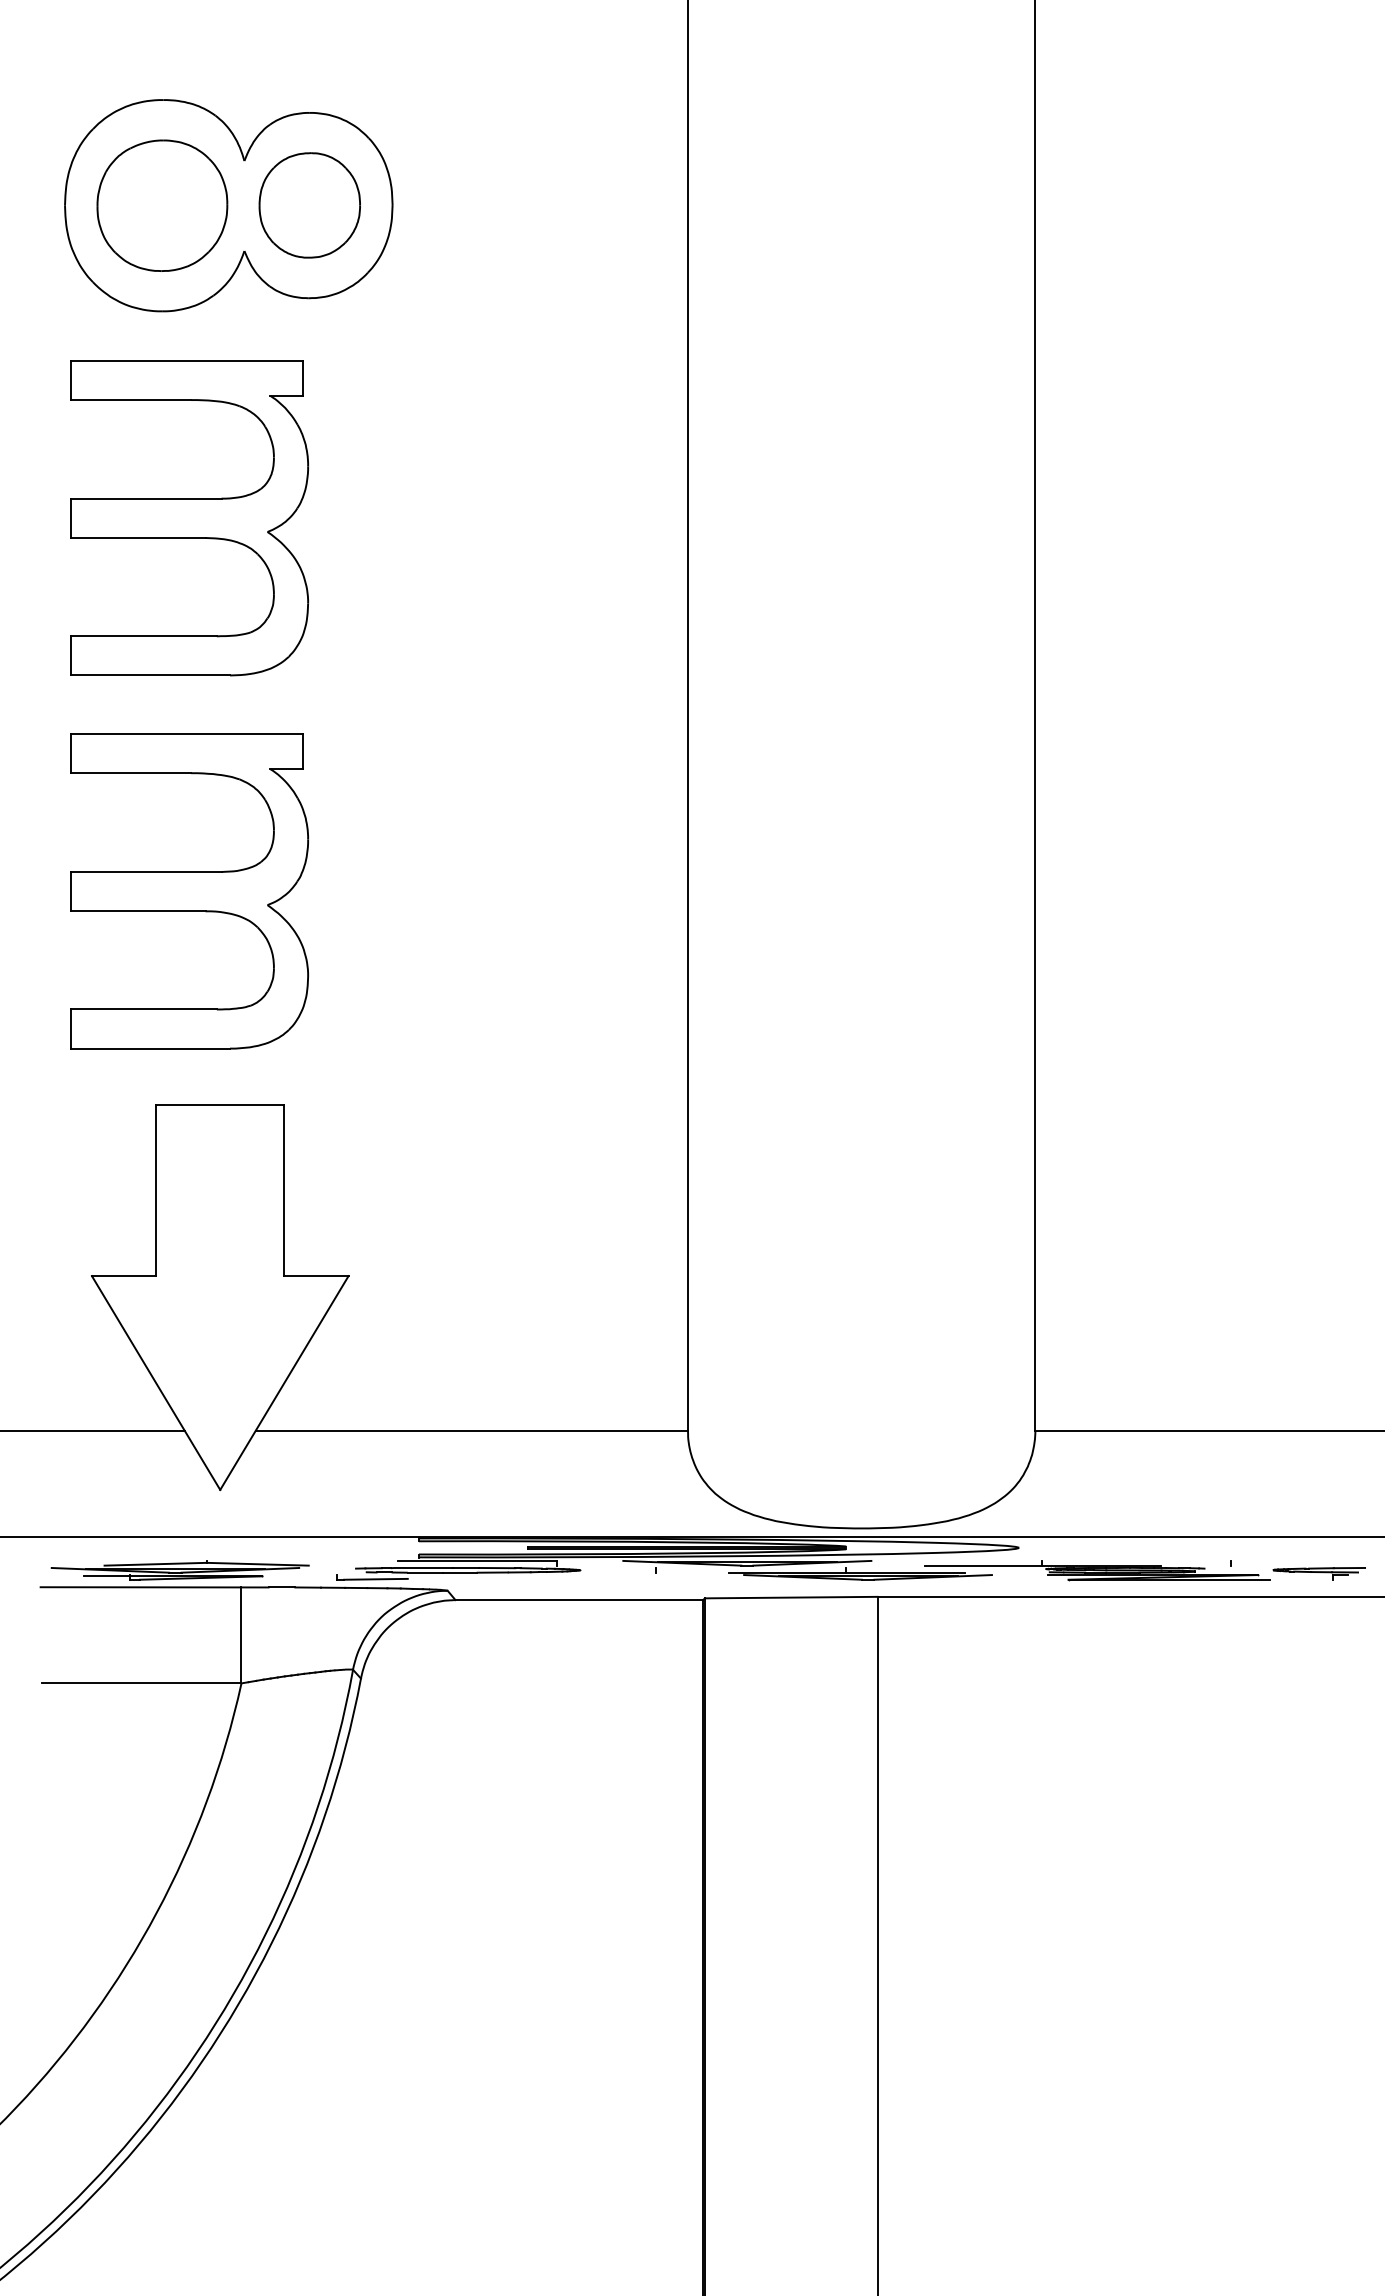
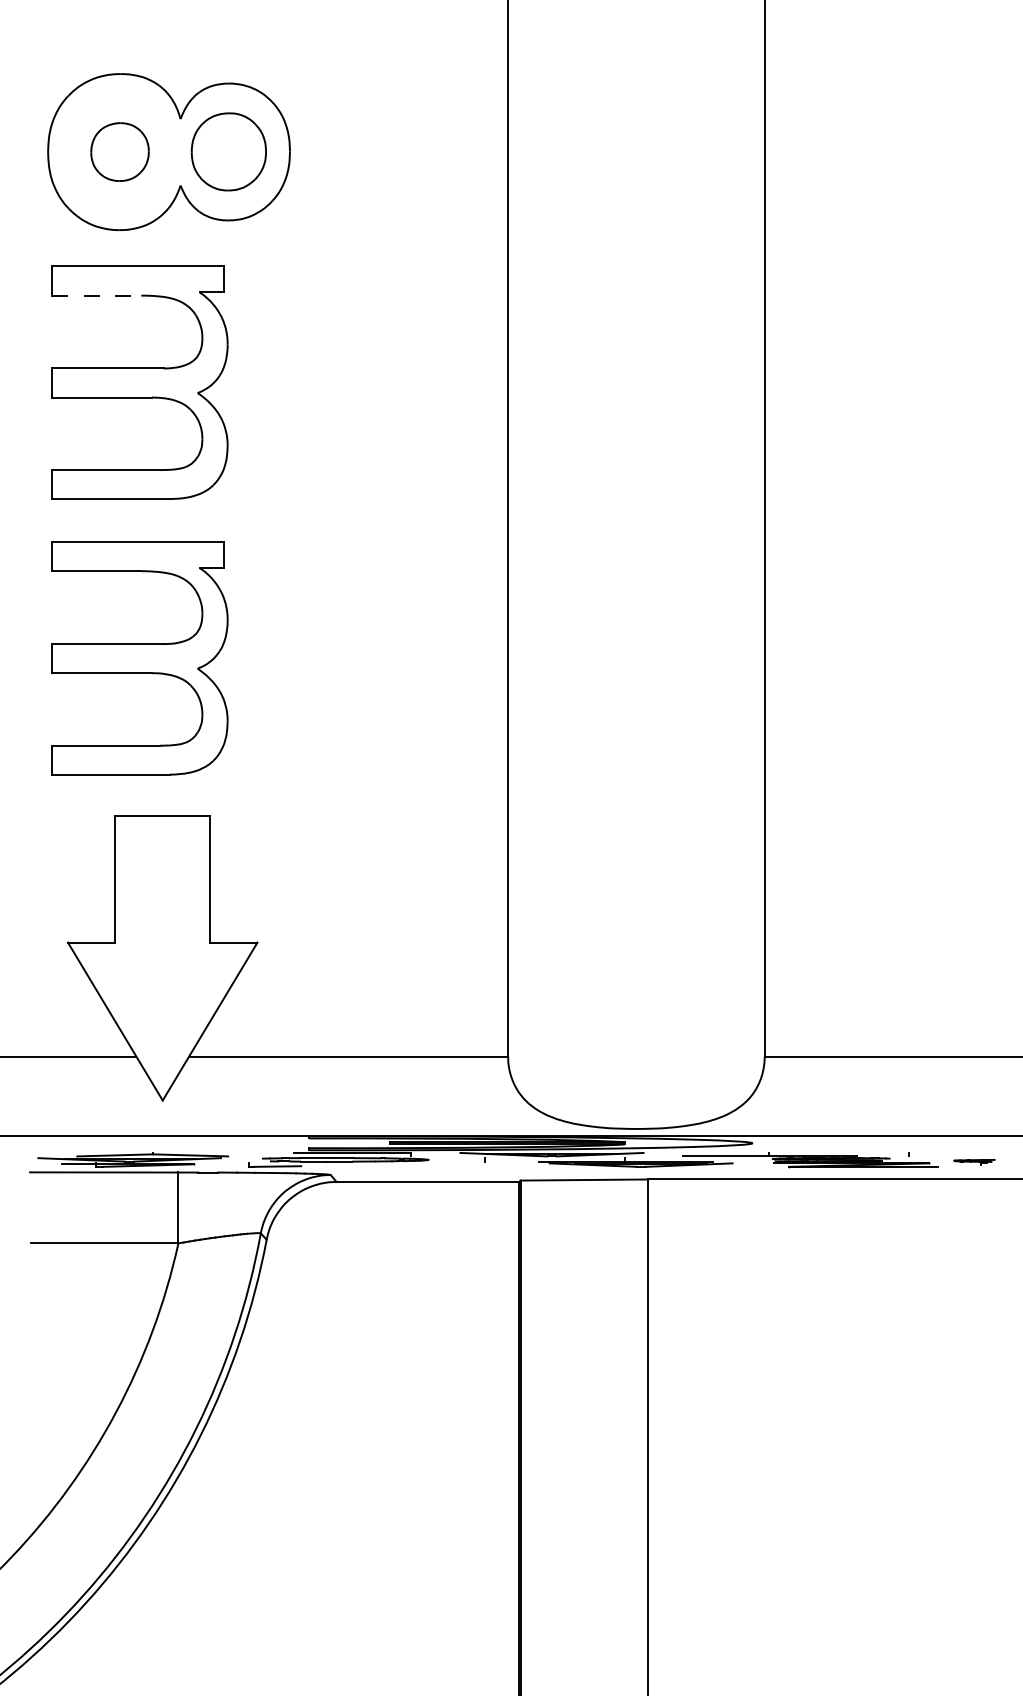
part: (162, 205) -> (120, 151), size x0.6
line: (131, 400) -> (97, 295), solid -> dashed
part: (1318, 1573) -> (973, 1162), size x0.6

